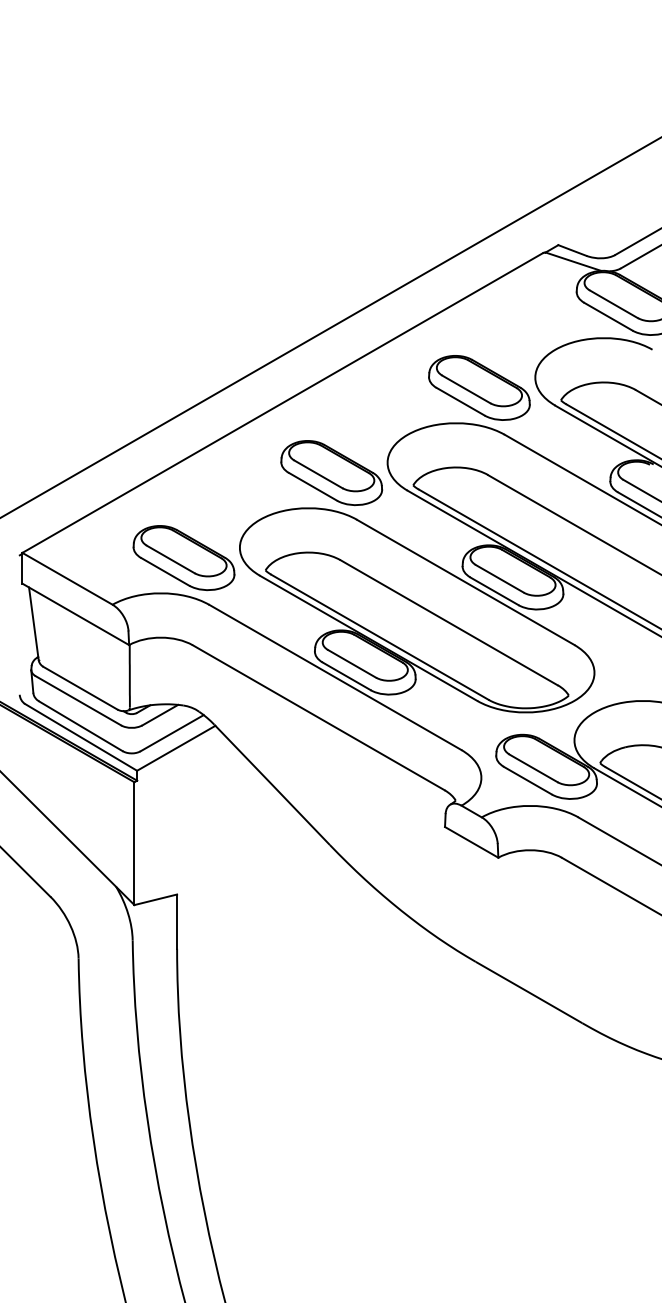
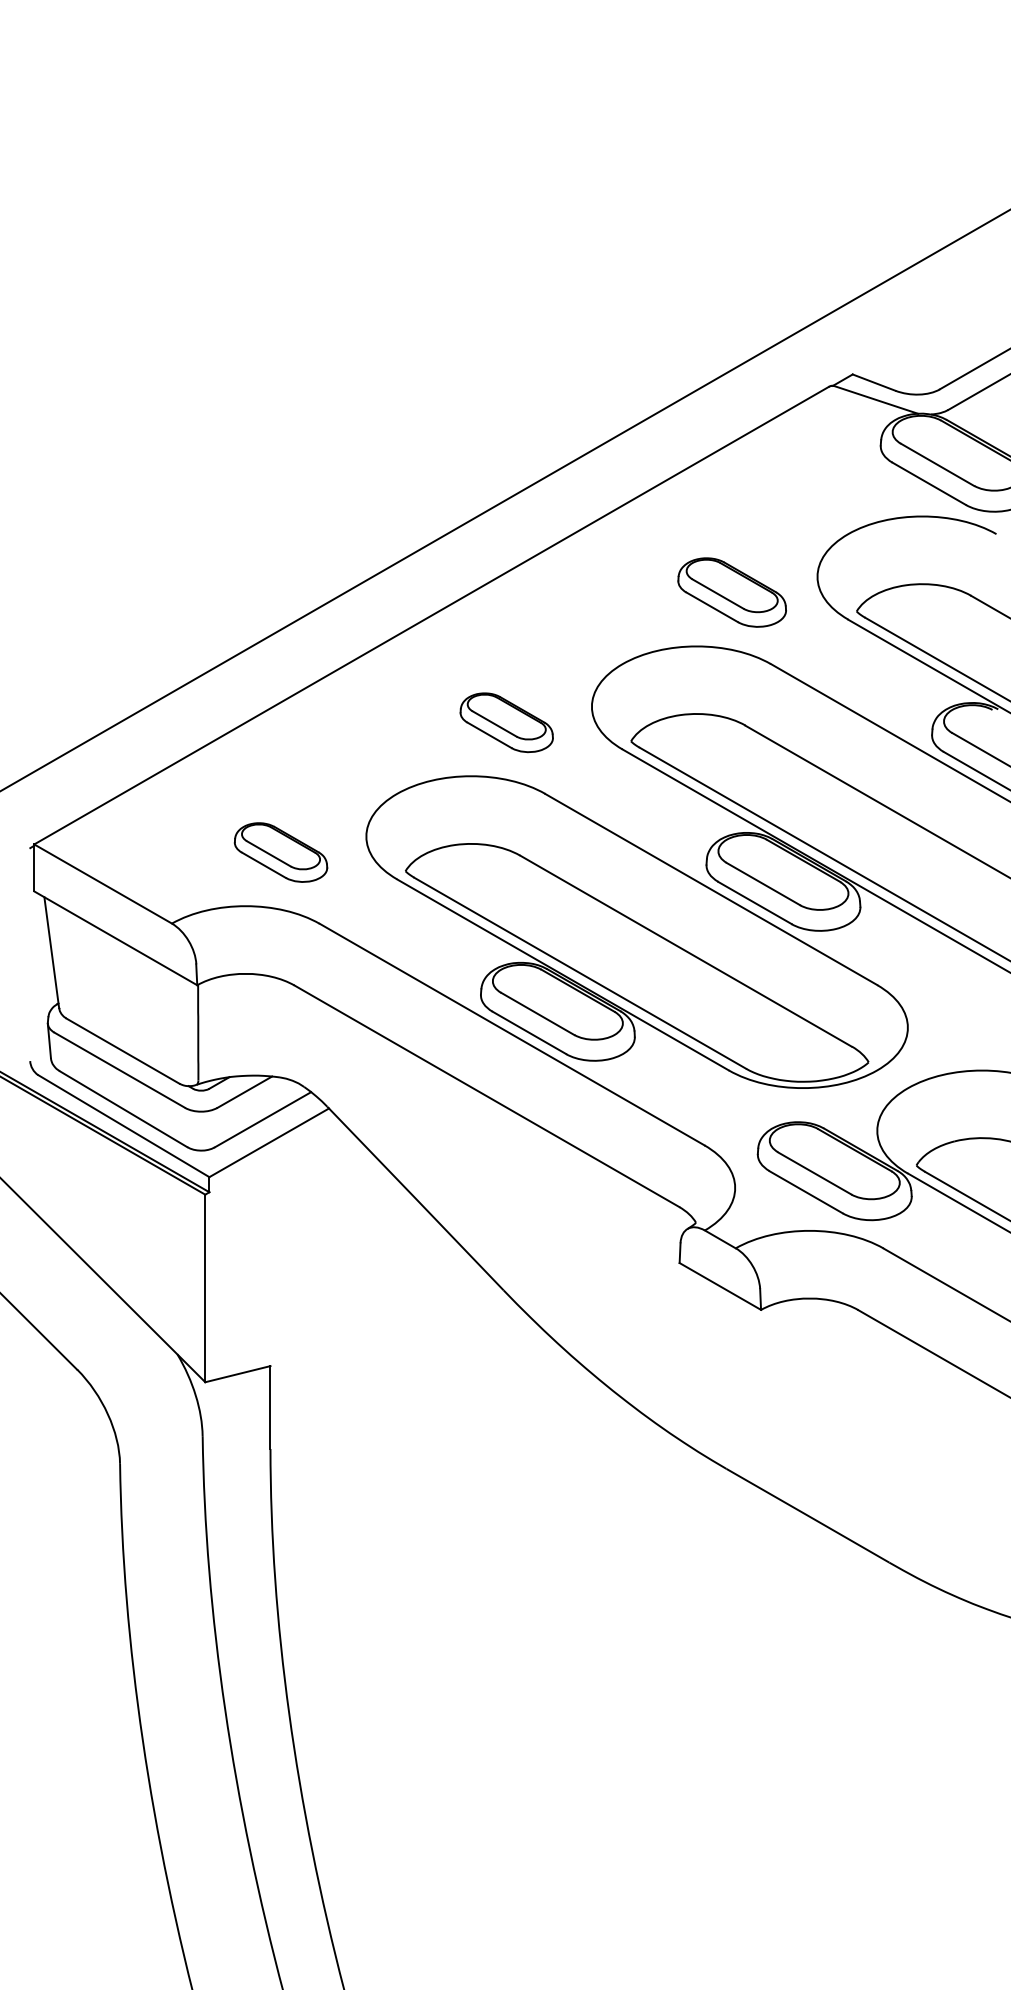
part: (479, 387) -> (732, 591), size x0.7
part: (331, 473) -> (506, 723), size x0.6
part: (183, 558) -> (280, 852), size x0.6

